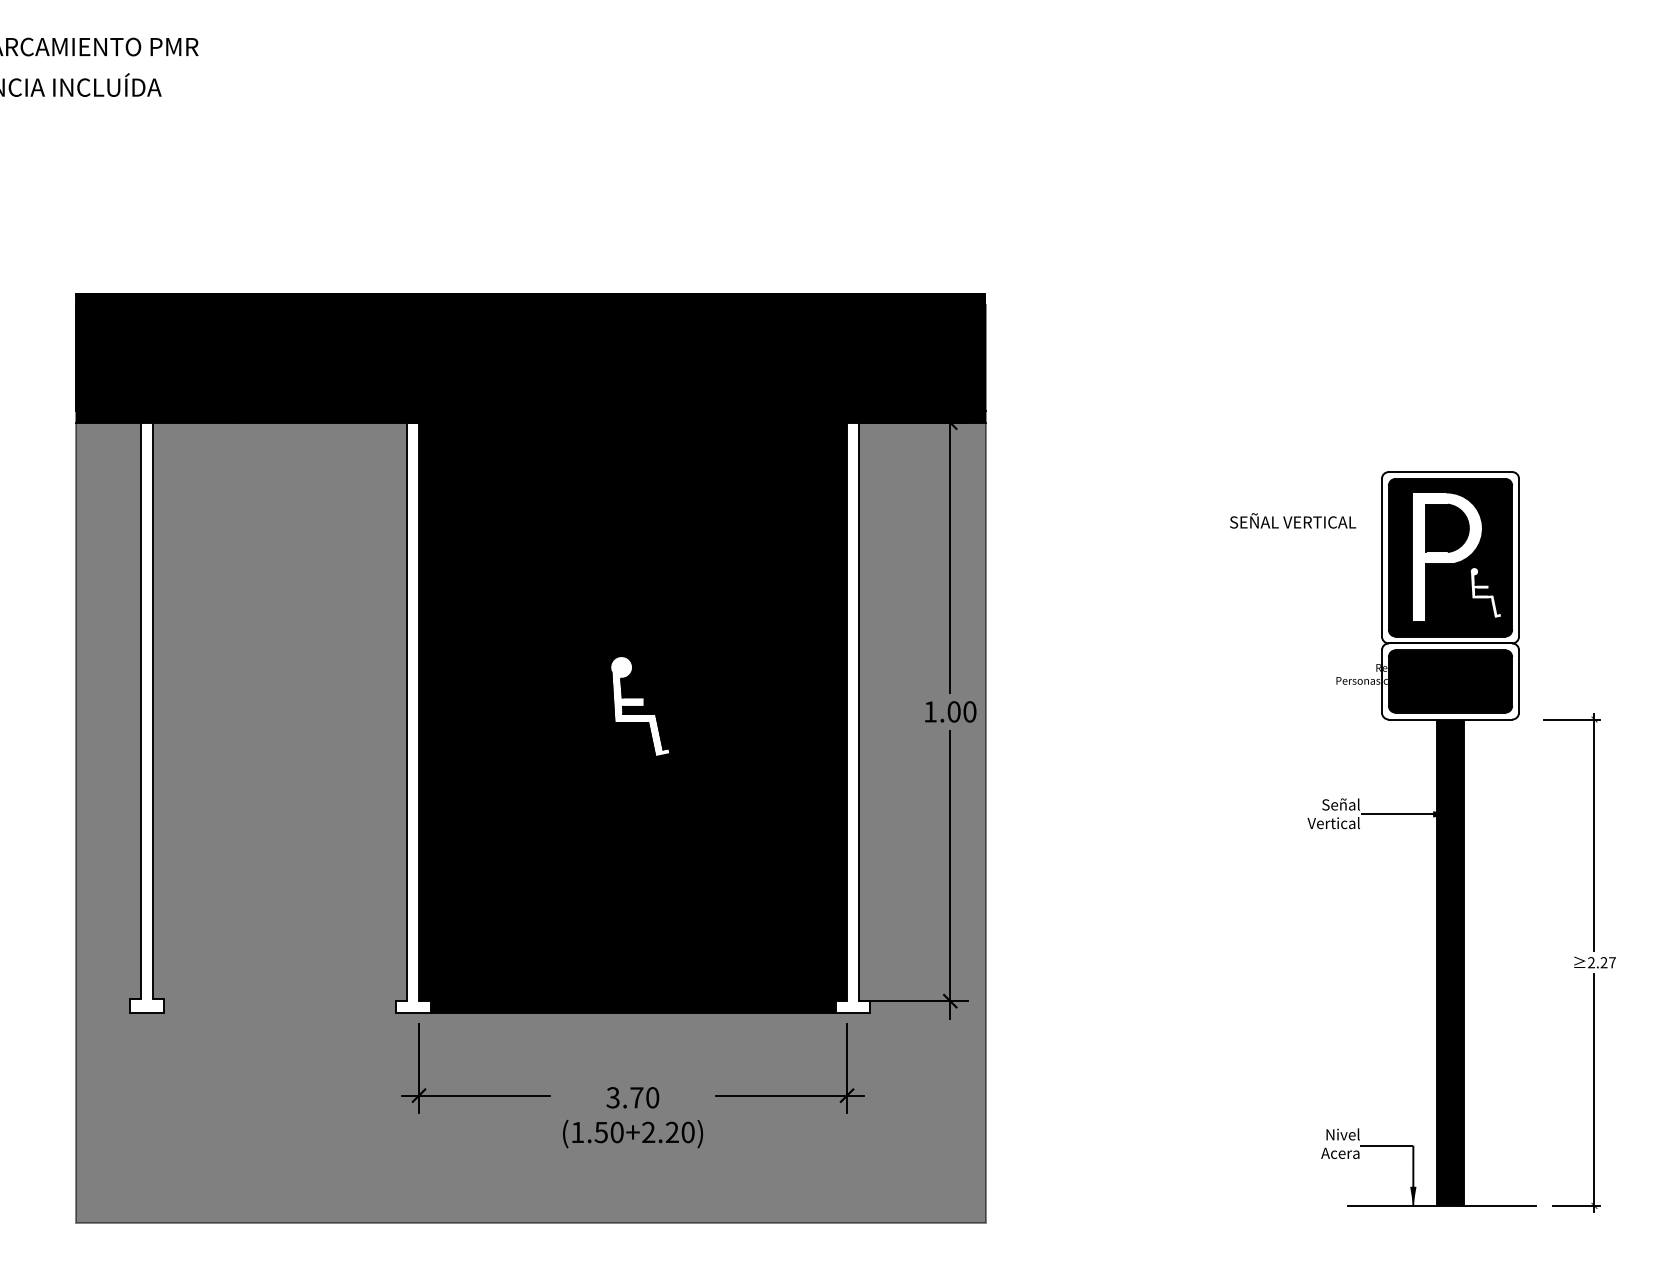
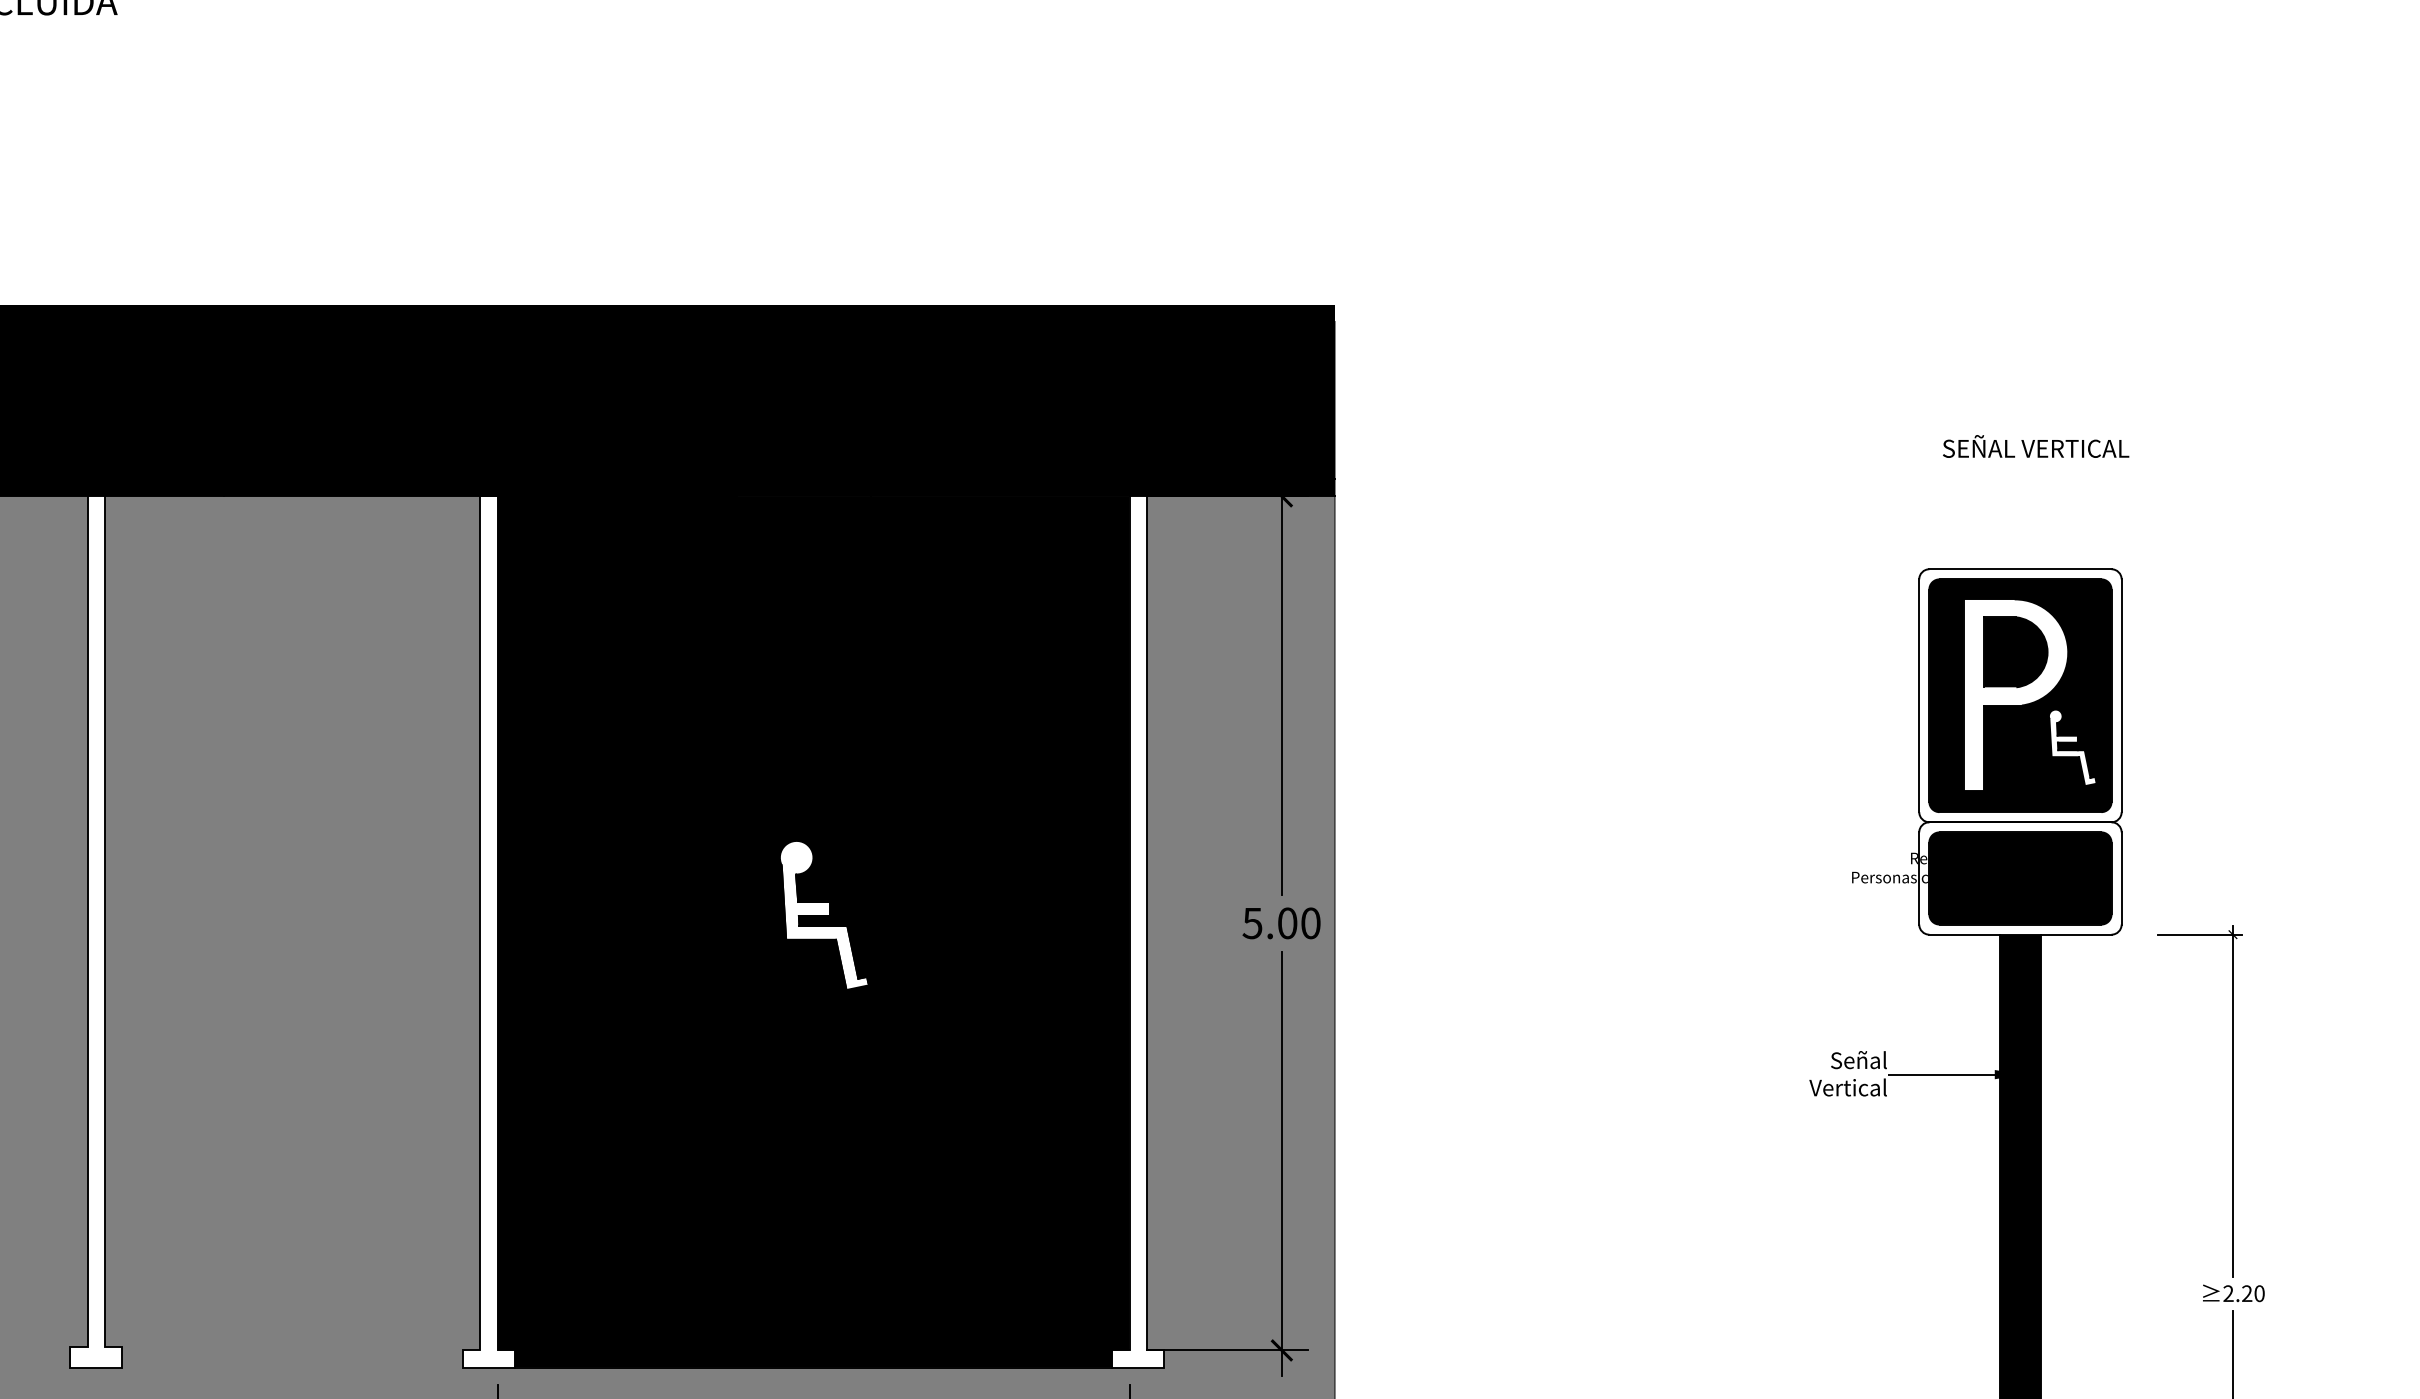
text: (1293, 520) -> (2036, 445), moved
text: (929, 711) -> (1251, 922), 1.00 -> 5.00
text: (1612, 962) -> (2259, 1293), 2.27 -> 2.20

